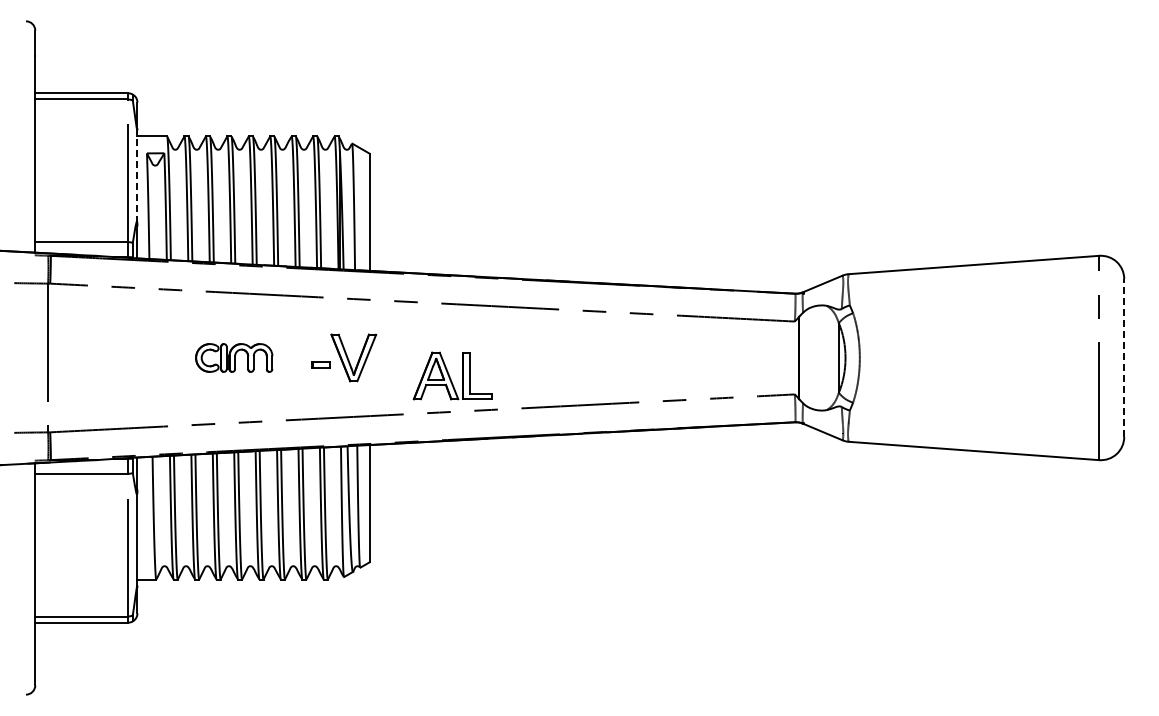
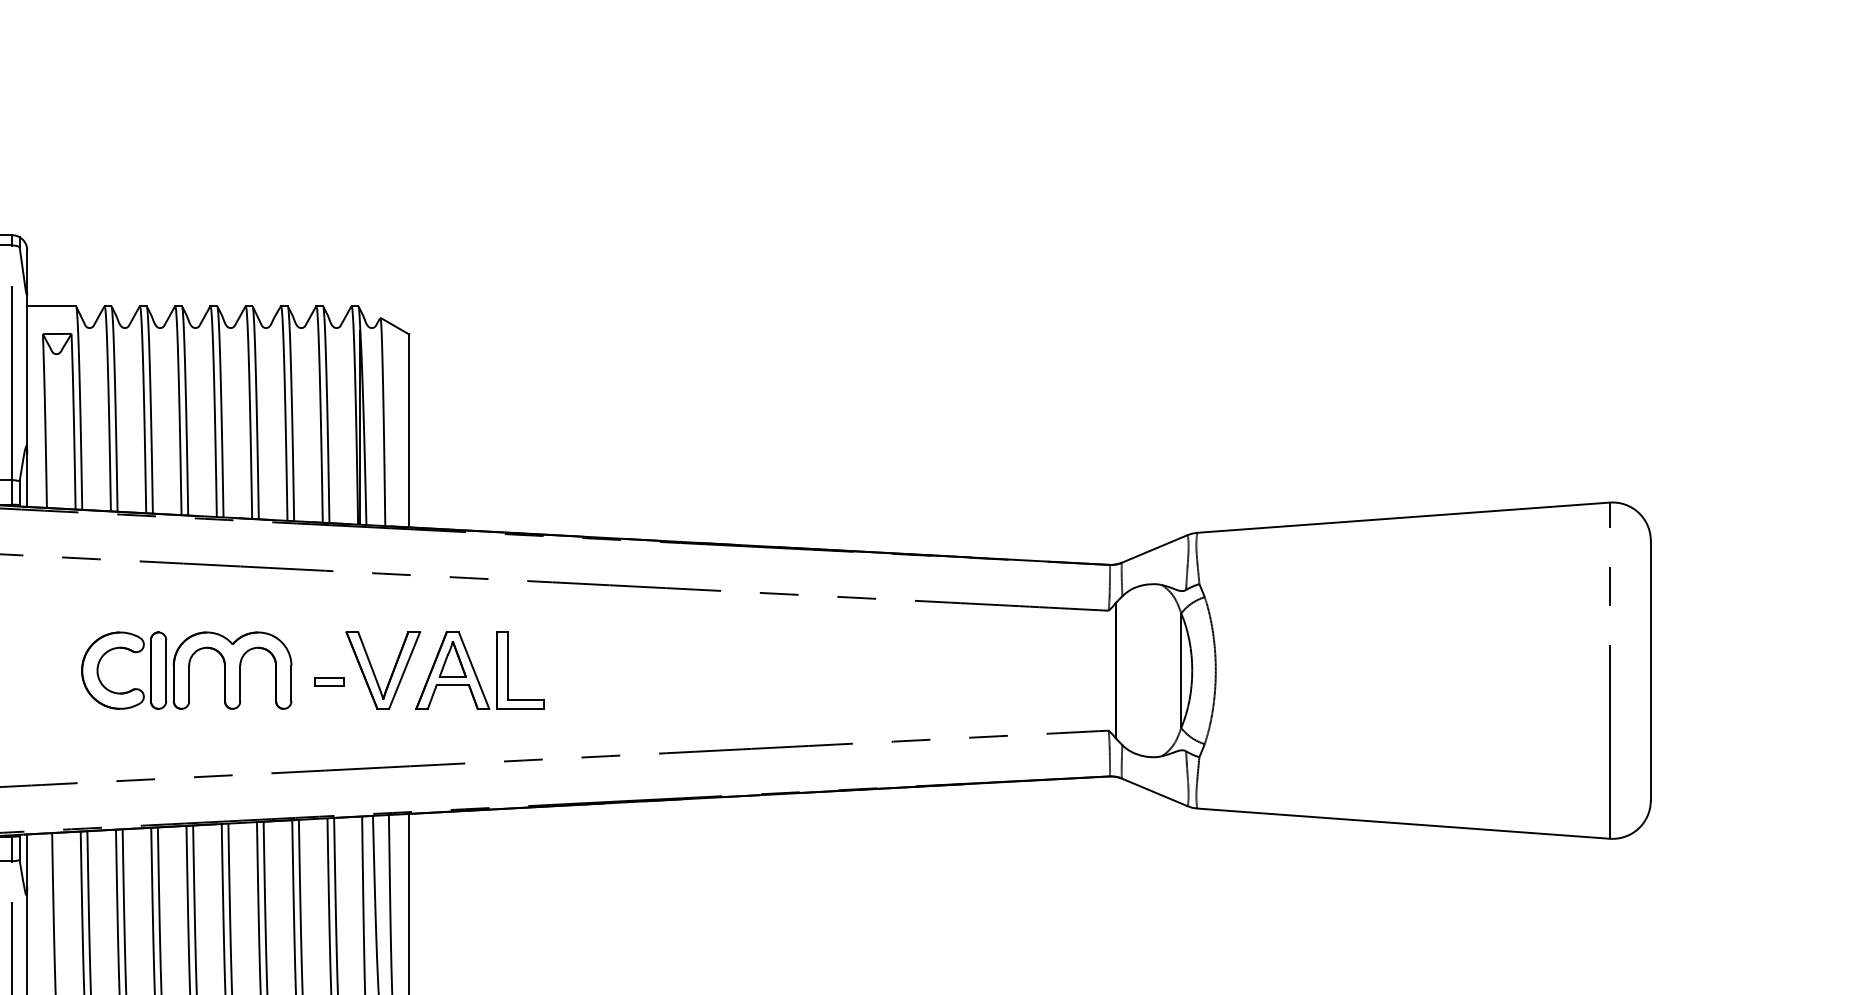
line: (137, 177) -> (27, 373), dashed -> solid
part: (233, 357) -> (185, 669), size x1.67
line: (1124, 358) -> (1651, 671), dashed -> solid
part: (452, 375) -> (479, 669), moved

